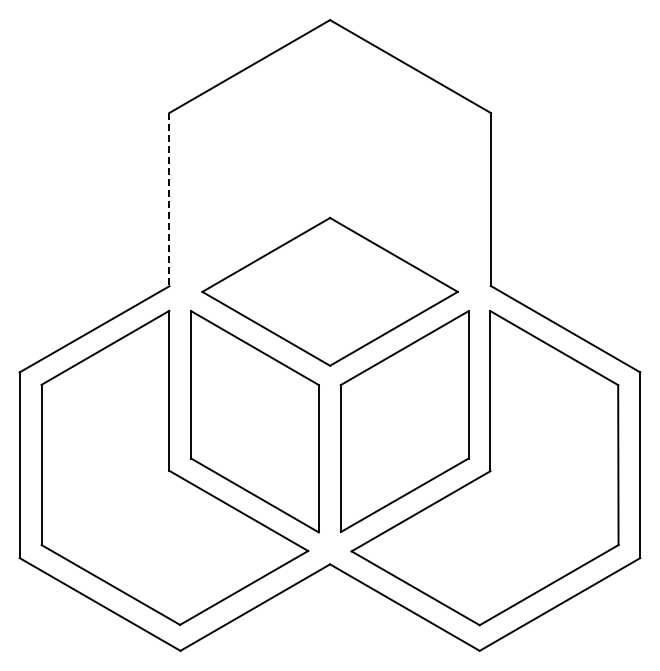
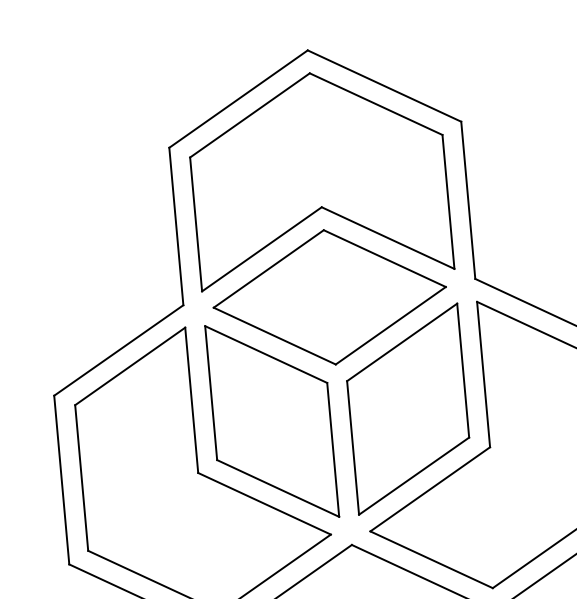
part: (329, 158) -> (318, 176), added
line: (169, 199) -> (176, 226), dashed -> solid

